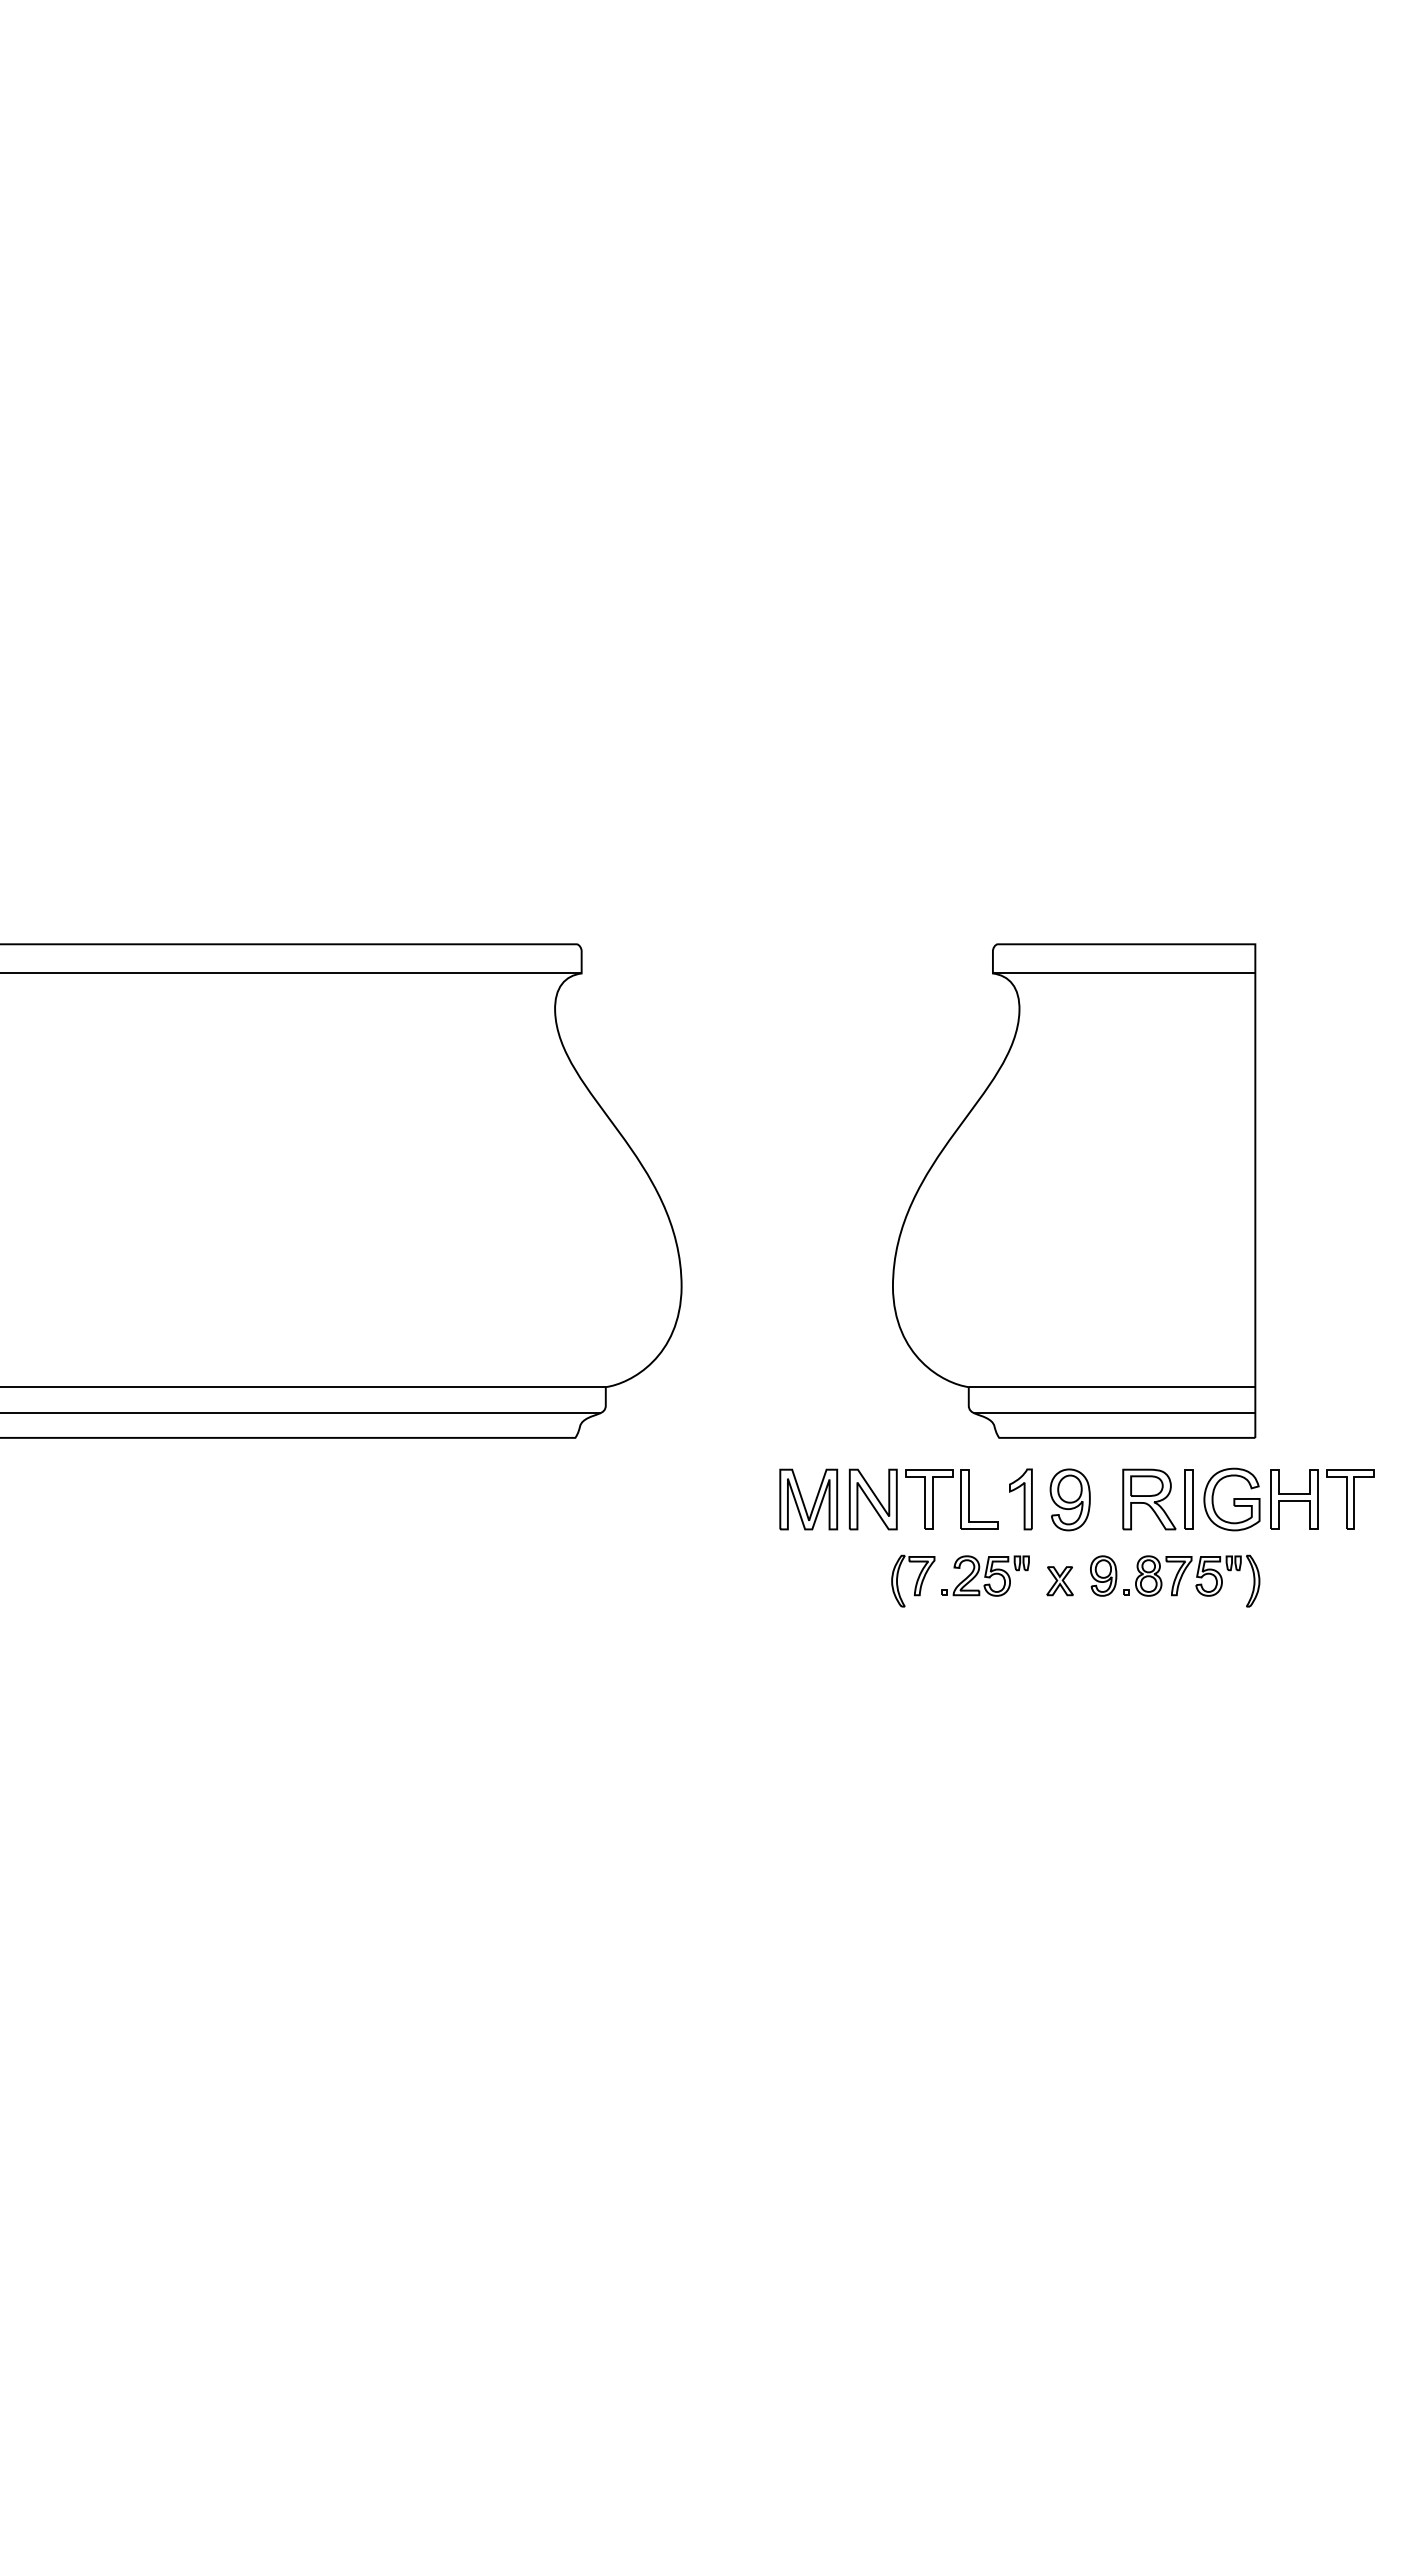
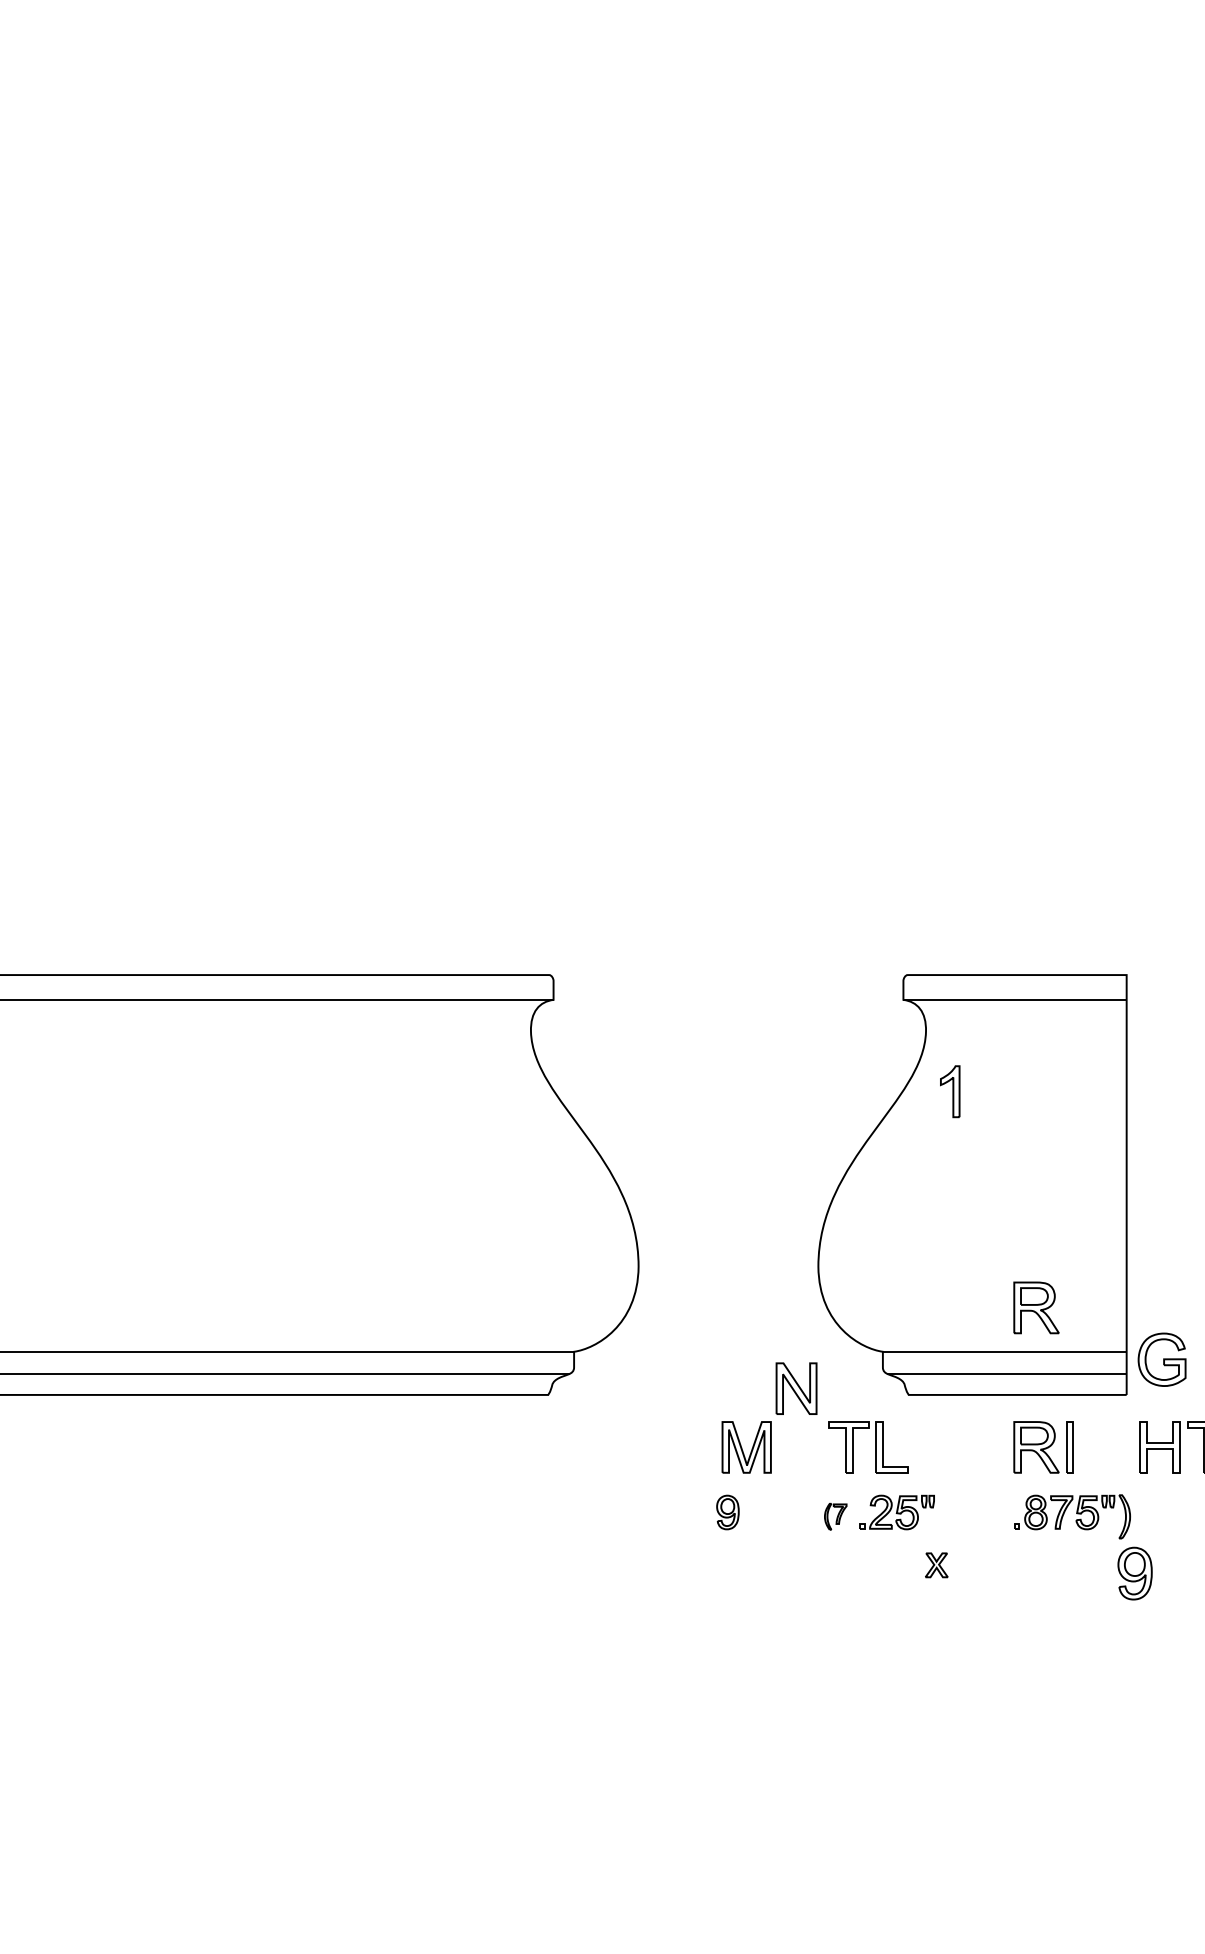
part: (1149, 1335) -> (1036, 1307), added
part: (872, 1499) -> (795, 1388), moved
part: (1020, 1499) -> (949, 1091), moved
part: (1069, 1499) -> (1134, 1573), moved
part: (1231, 1499) -> (1161, 1359), moved
part: (1103, 1575) -> (727, 1512), moved
part: (913, 1580) -> (835, 1516), size x0.6
part: (1059, 1581) -> (936, 1565), moved

